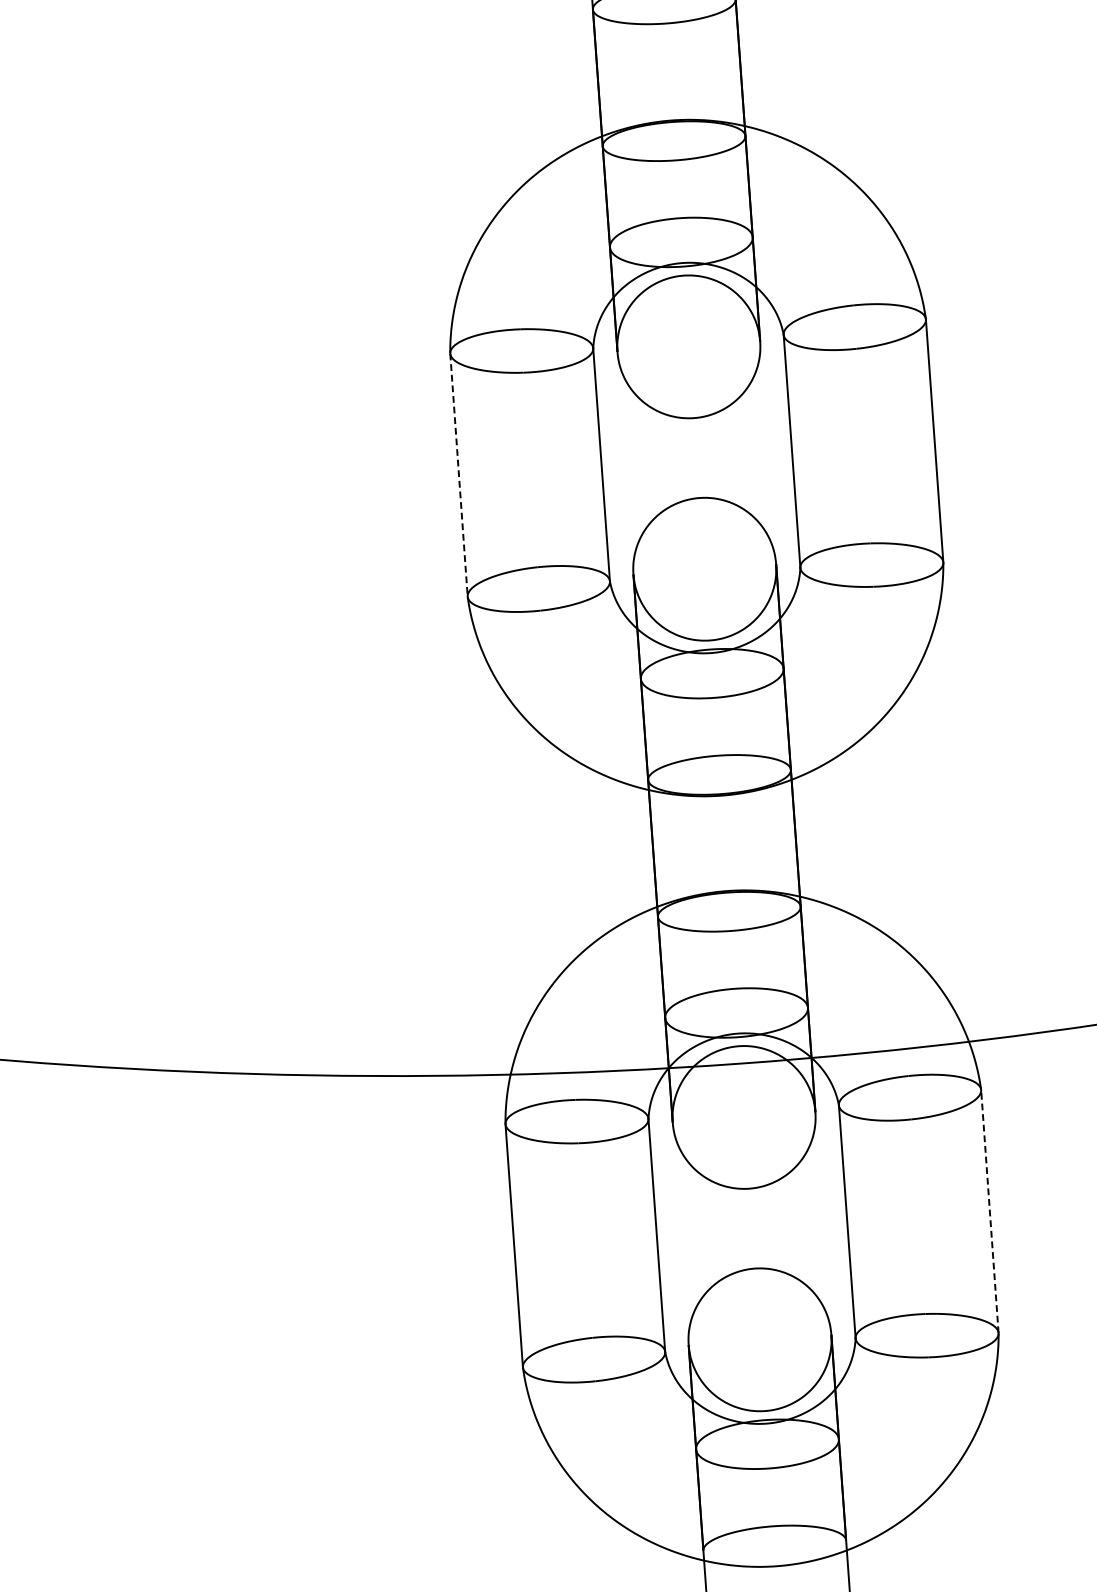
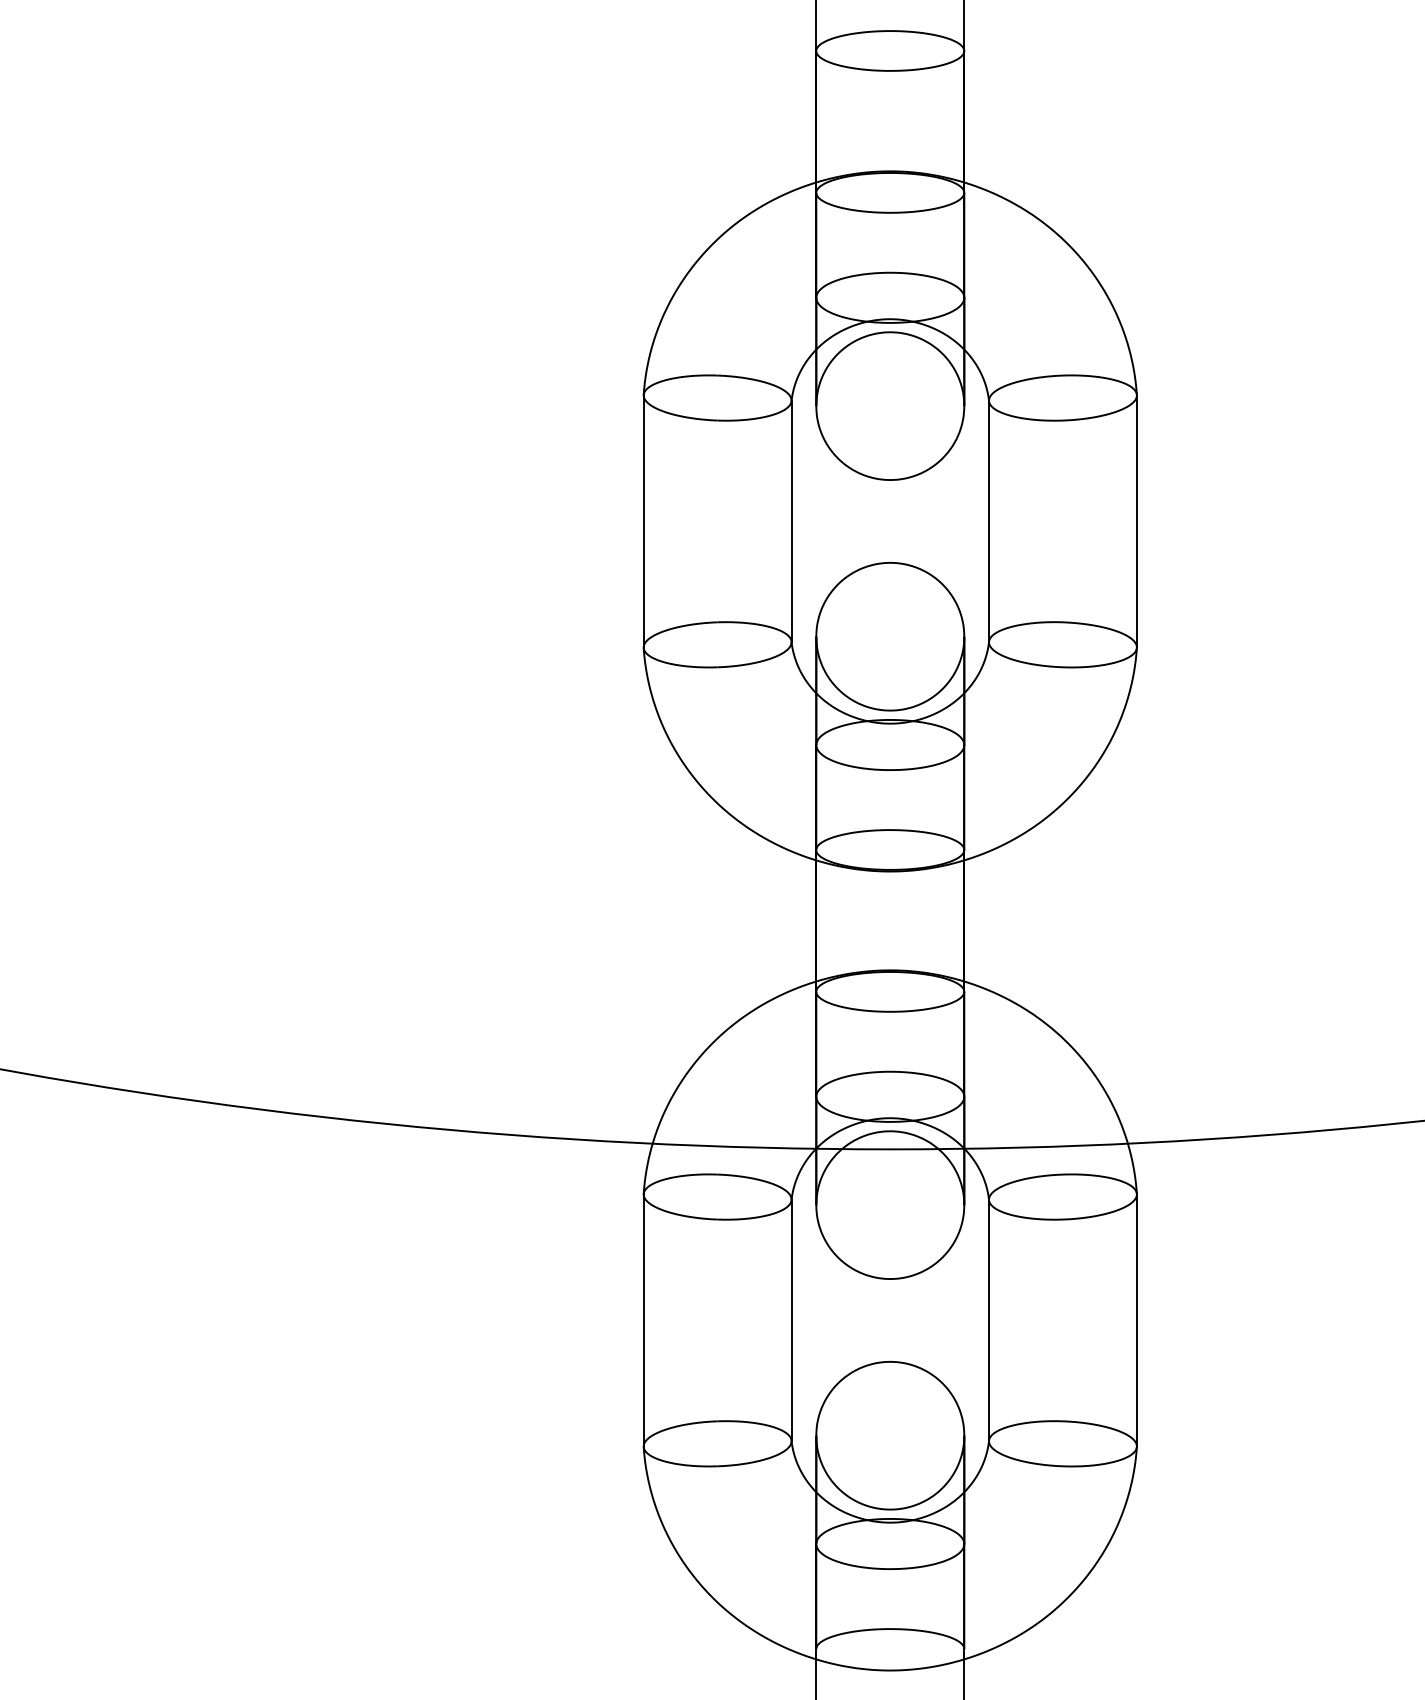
line: (458, 475) -> (643, 521), dashed -> solid
line: (989, 1211) -> (1136, 1320), dashed -> solid

